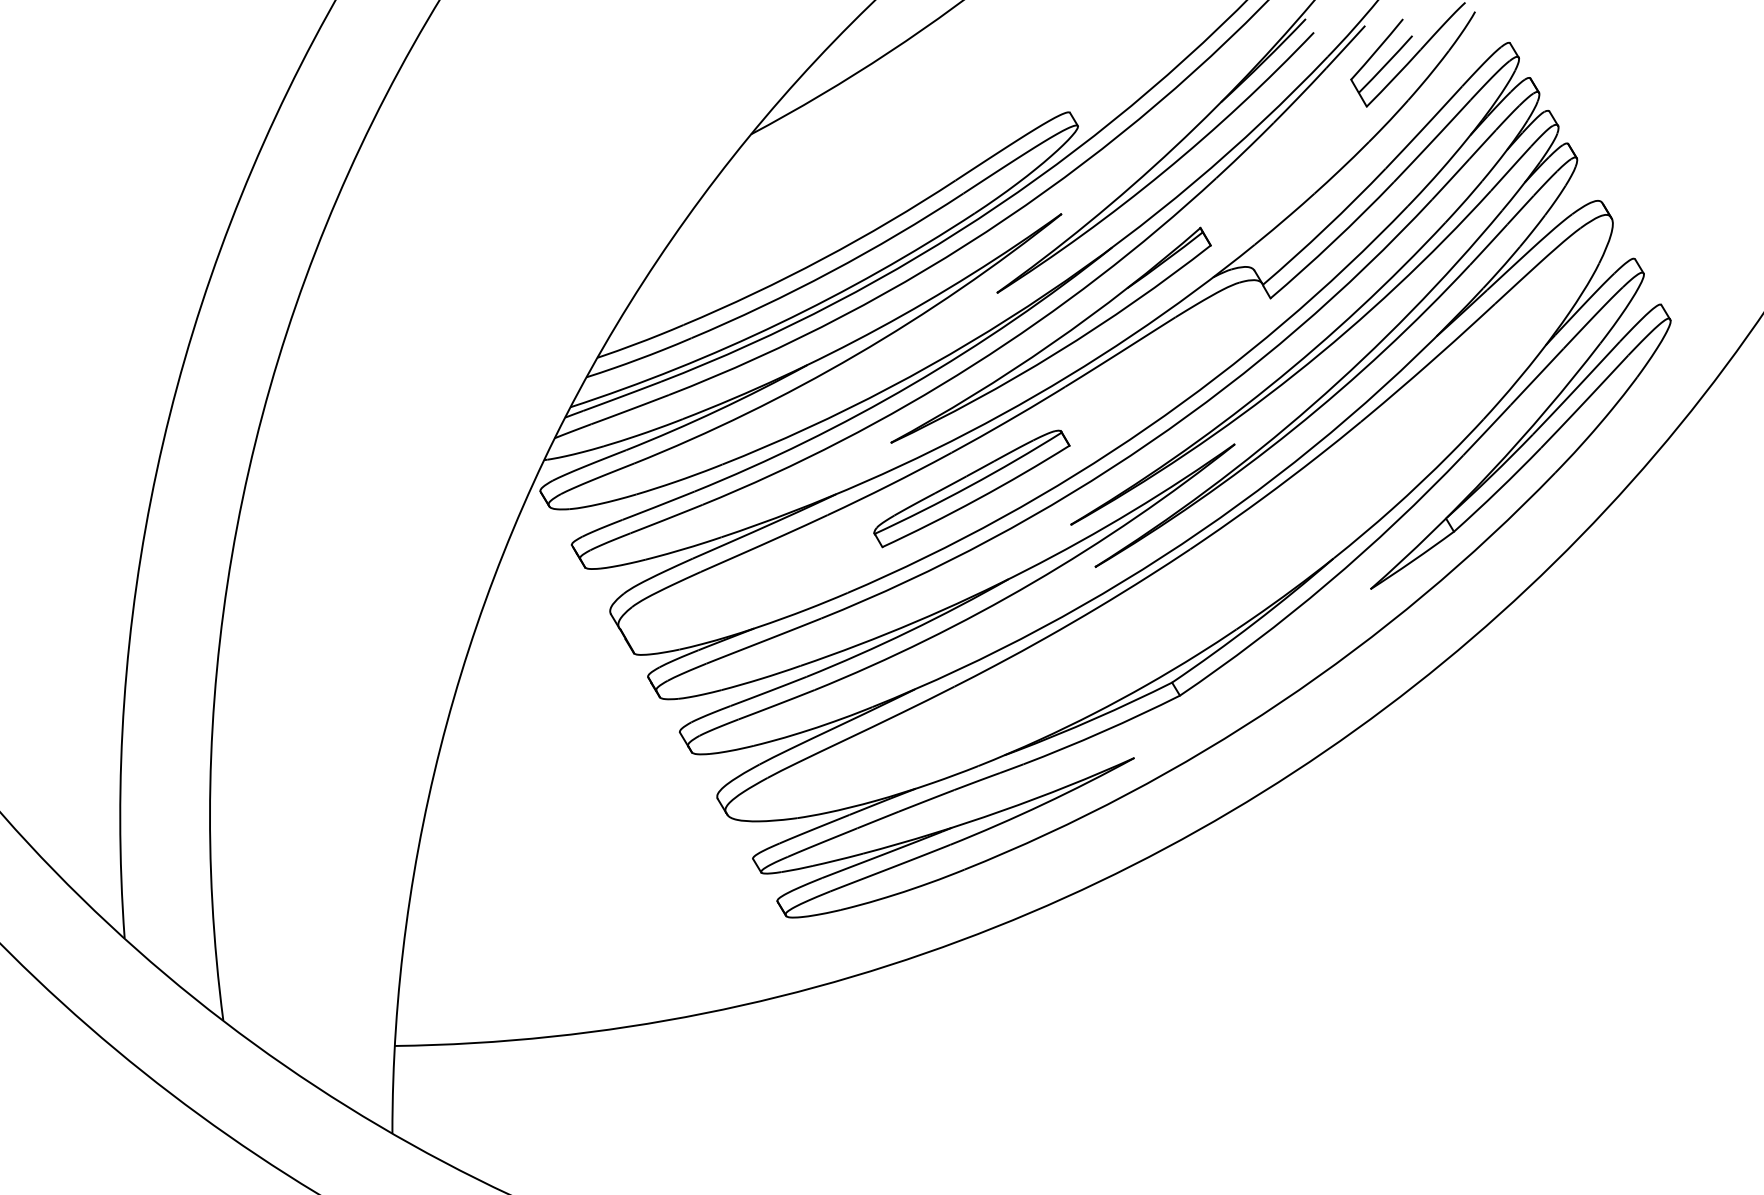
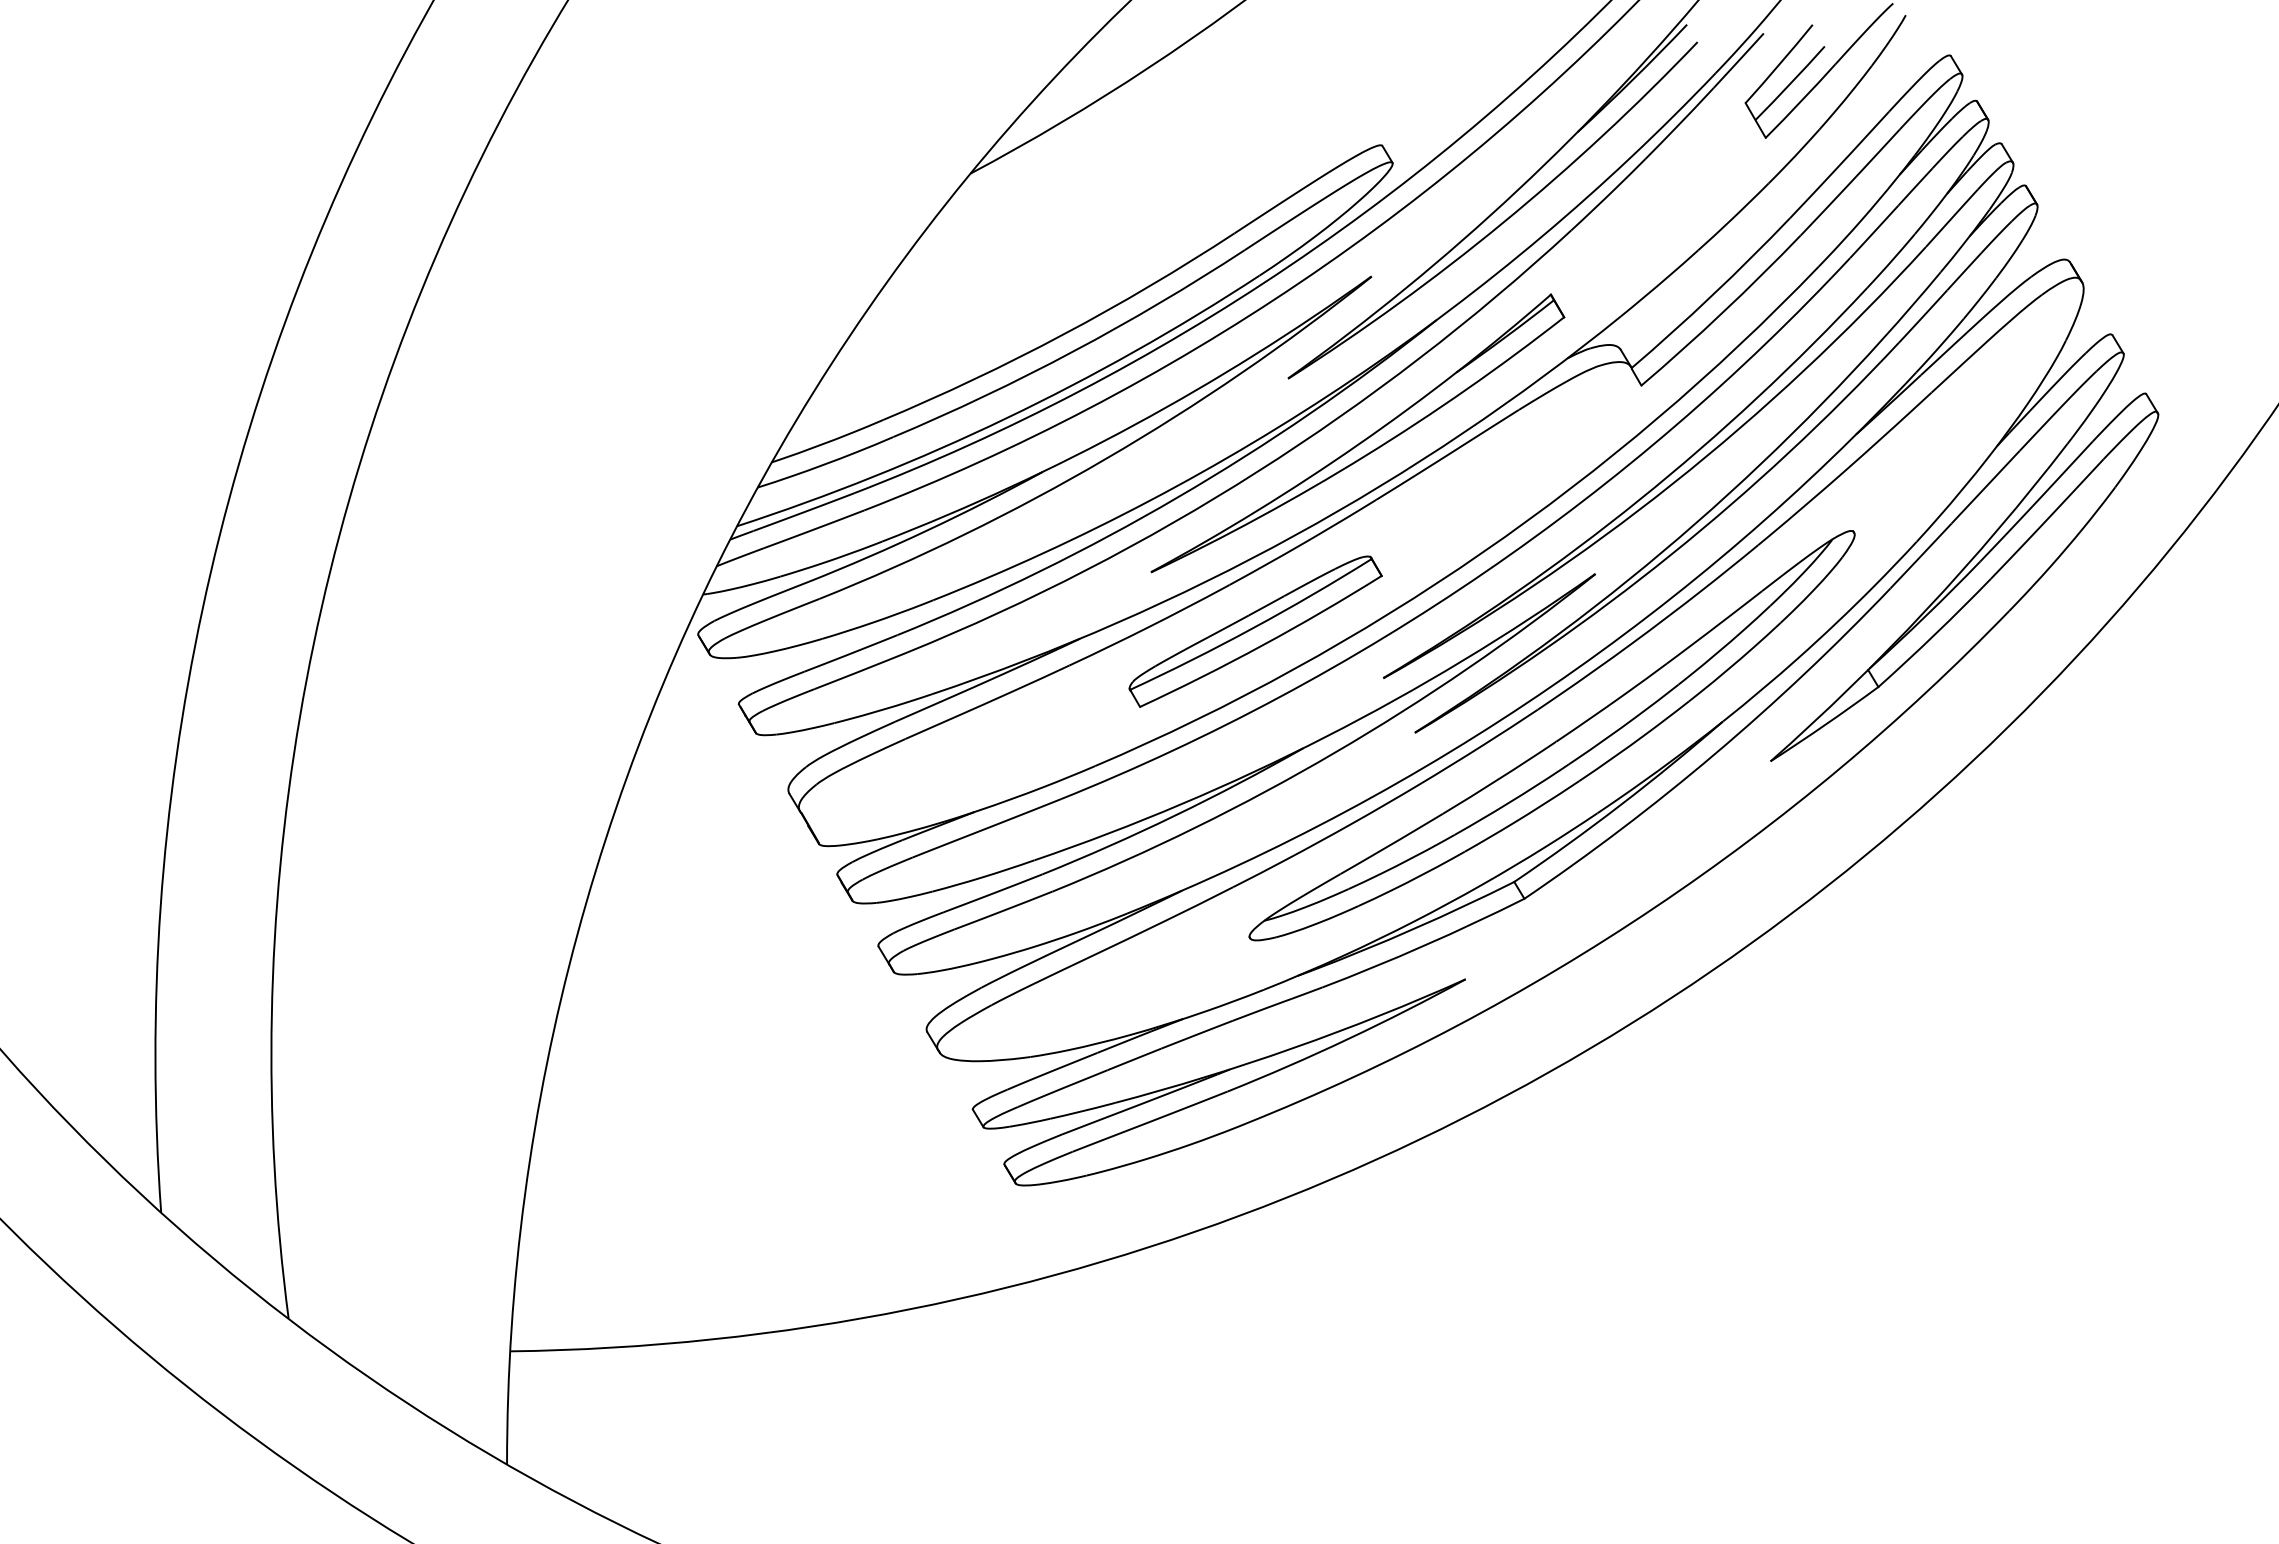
part: (1203, 573) -> (1554, 741), added

